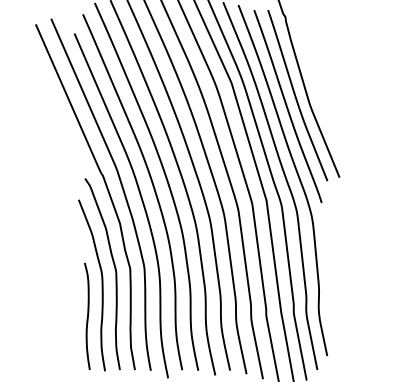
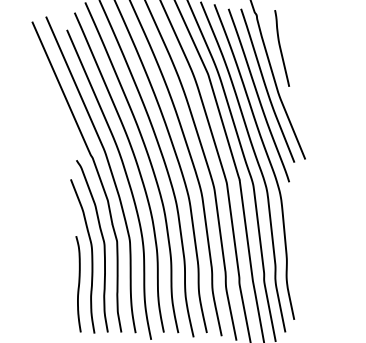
curve: (313, 54) -> (281, 48), added

